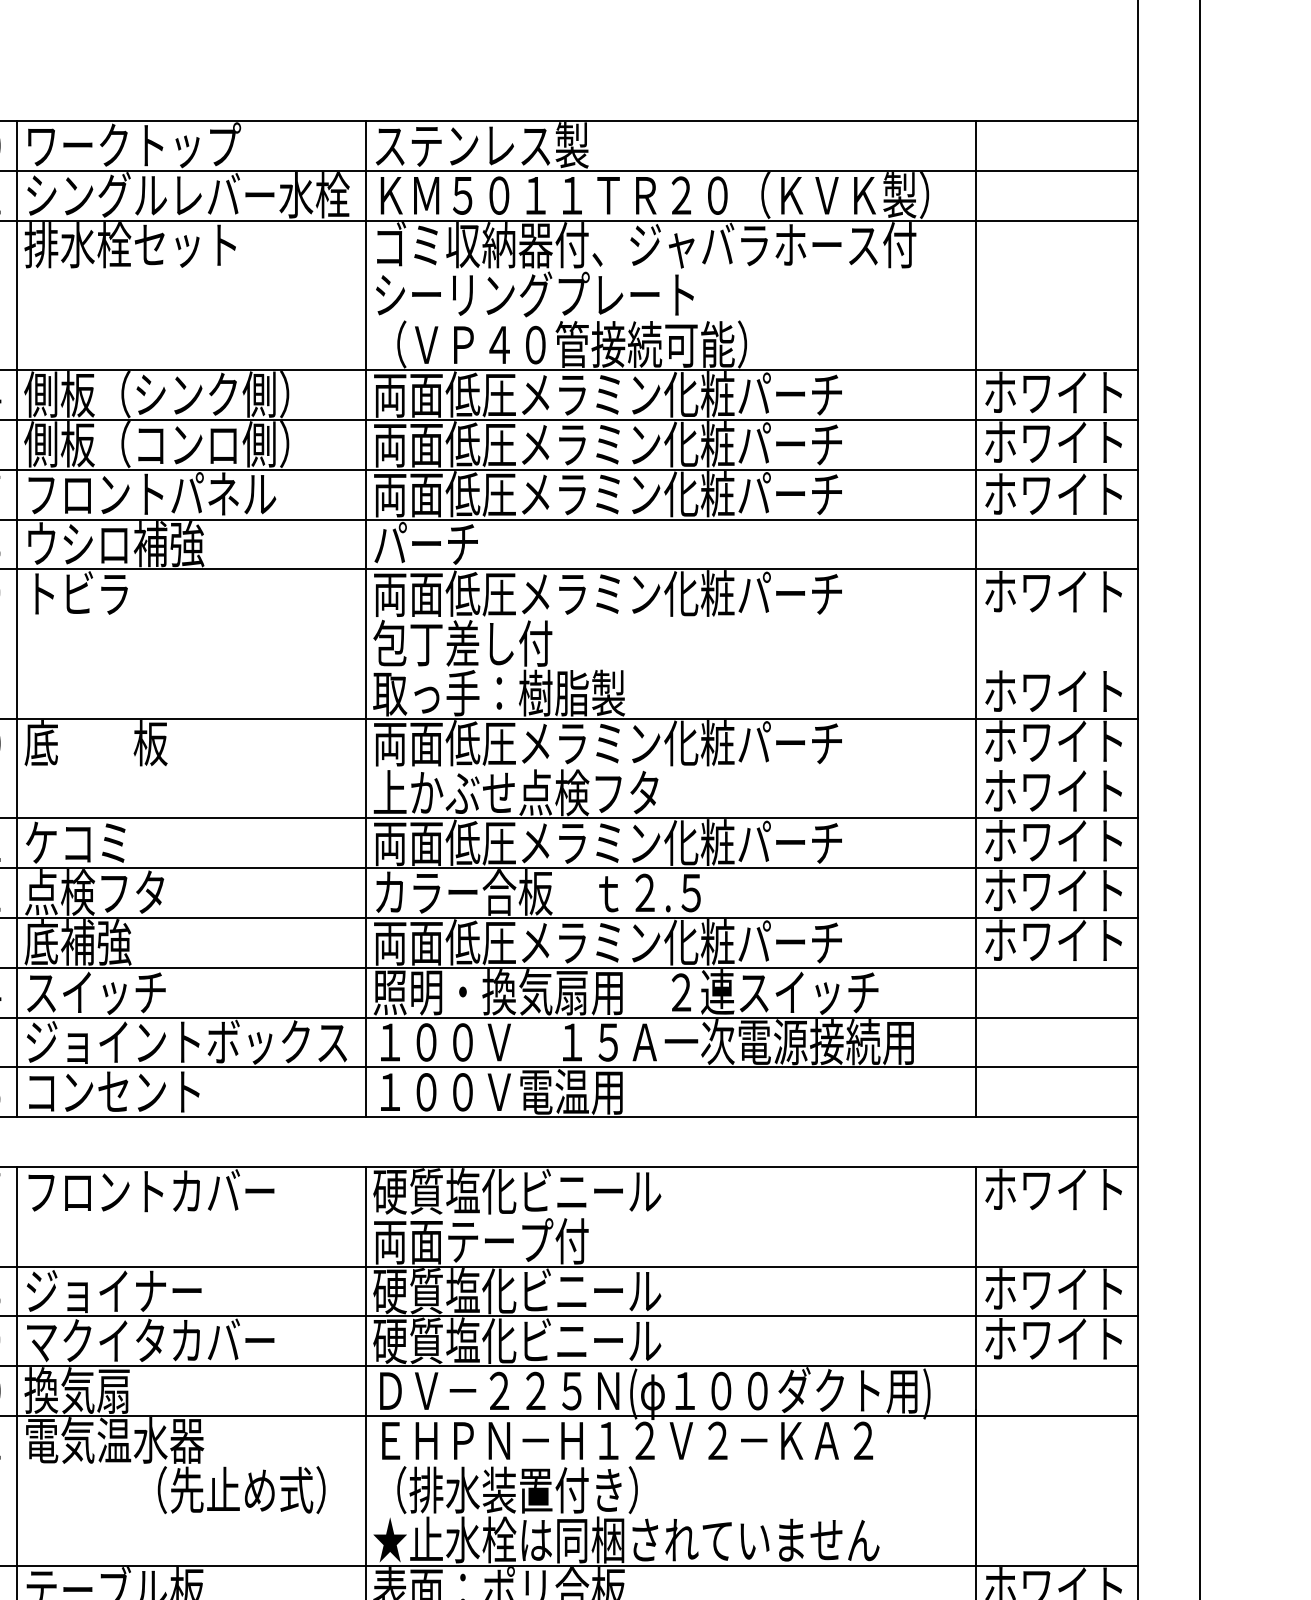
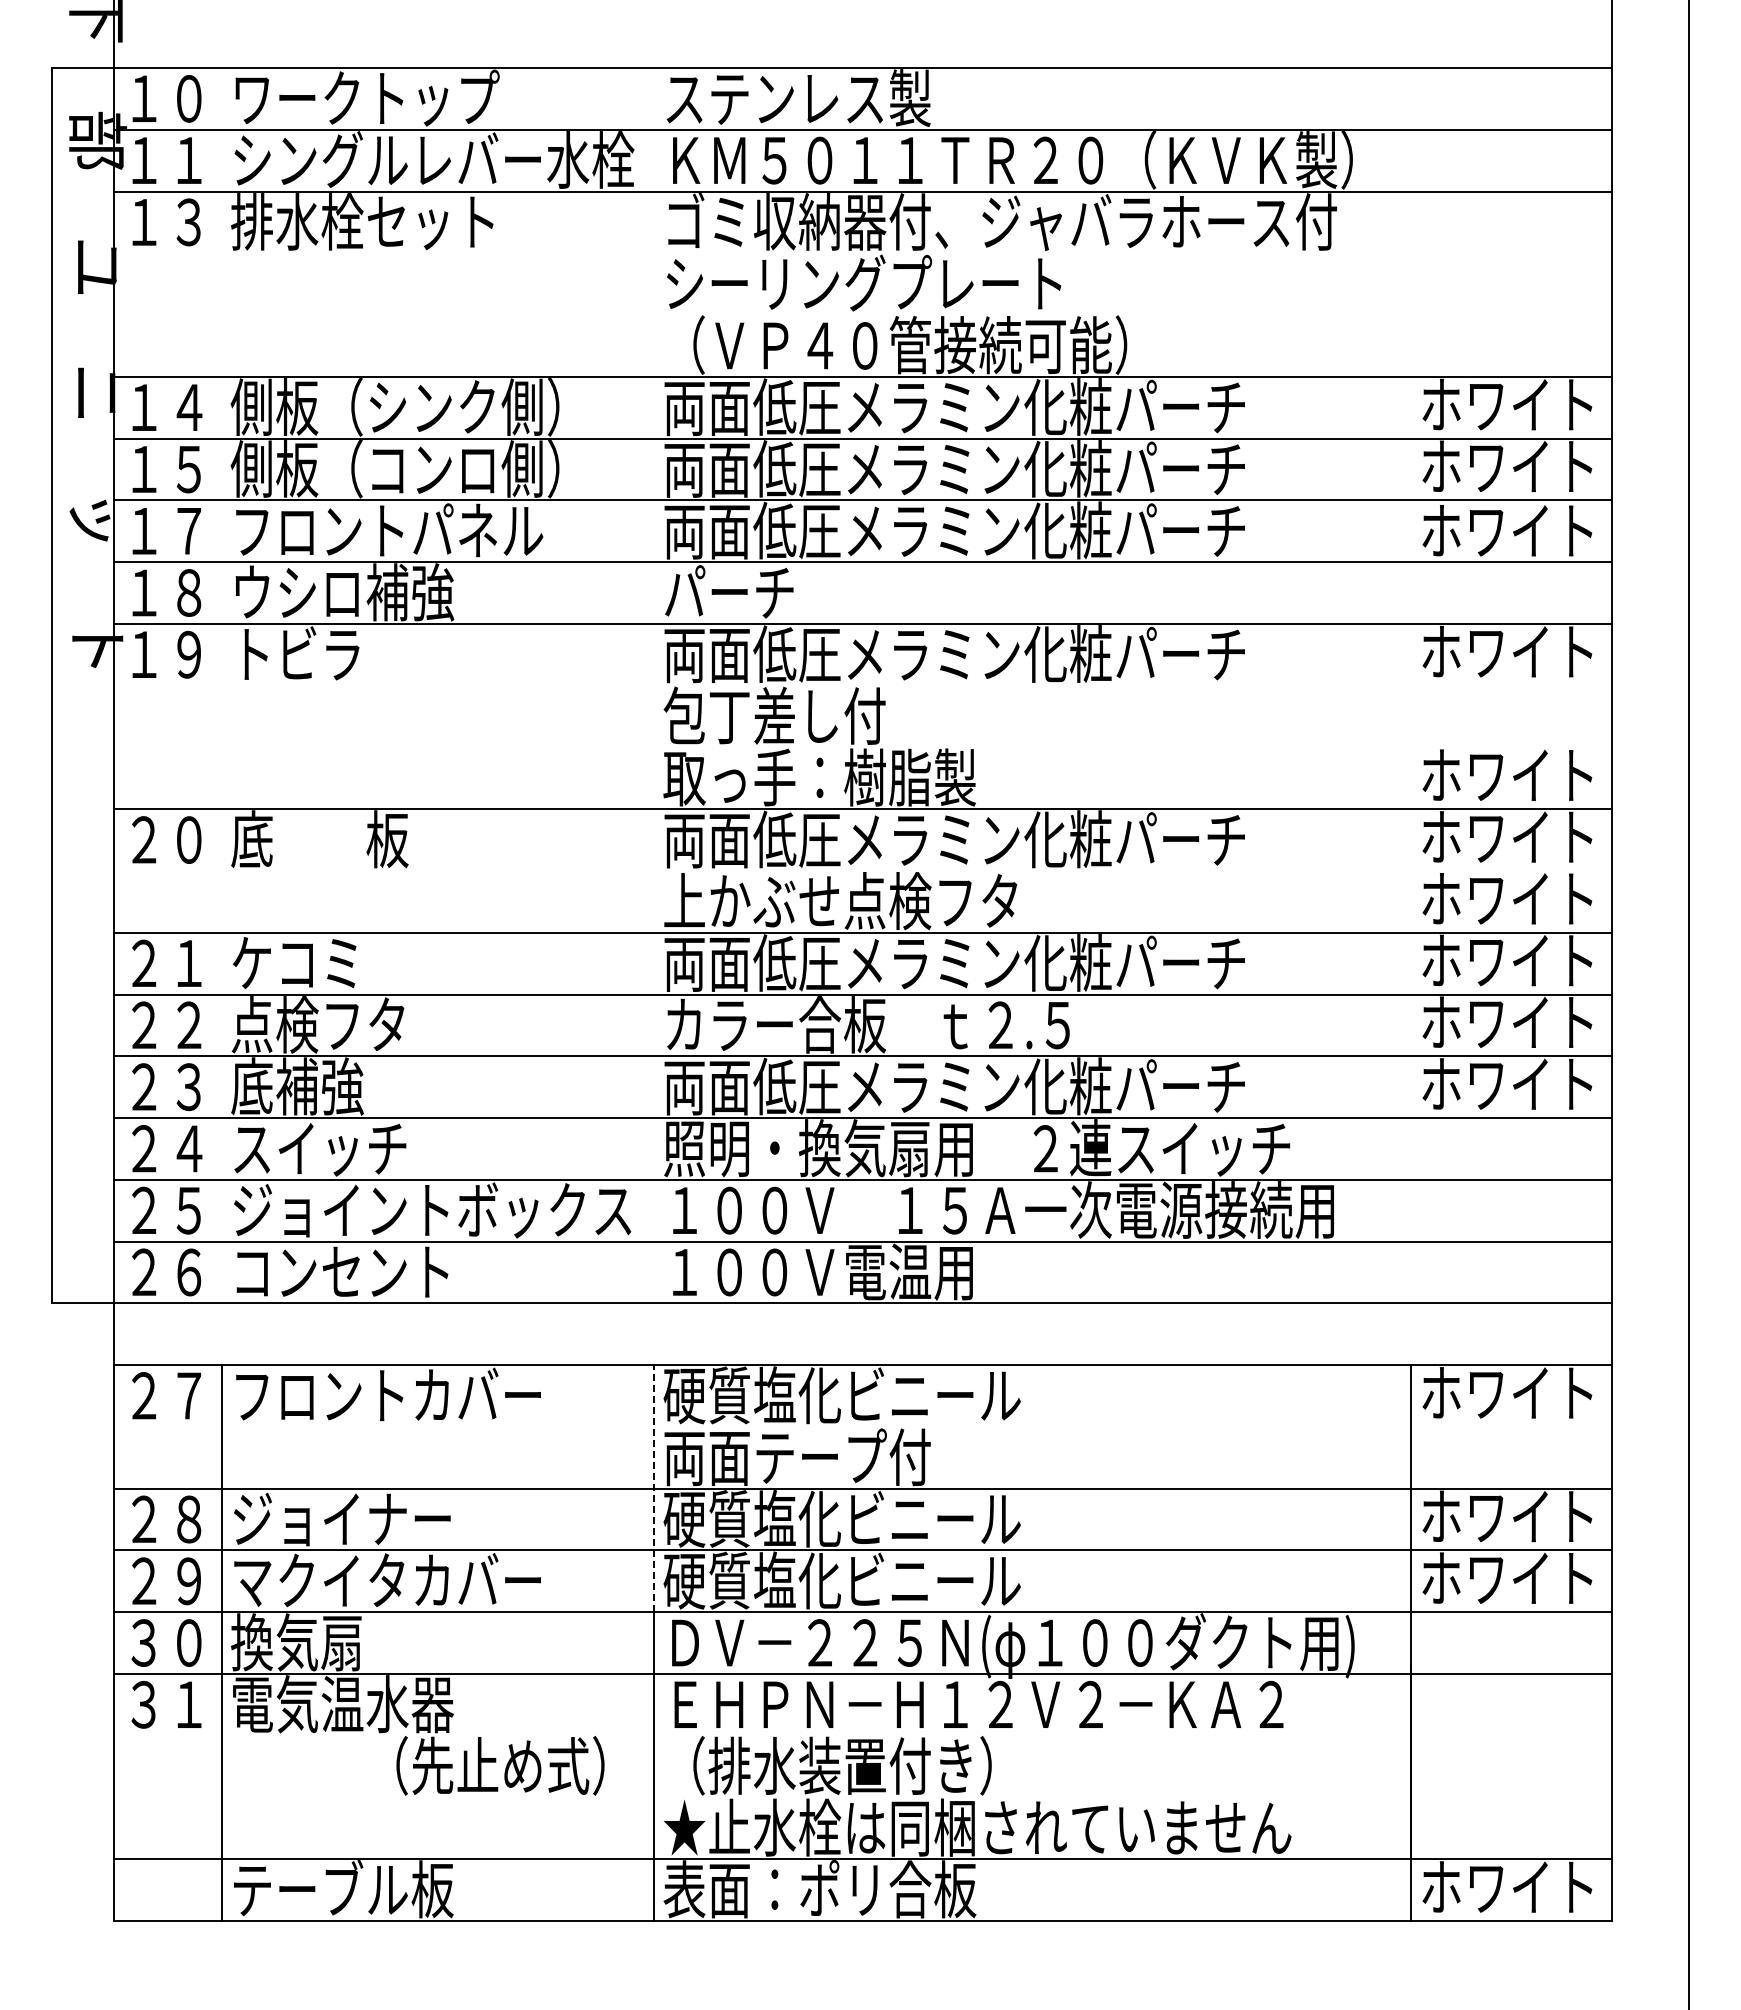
line: (16, 618) -> (221, 685), removed
line: (365, 618) -> (654, 685), removed
line: (975, 618) -> (1410, 685), removed
line: (365, 1266) -> (654, 1488), solid -> dashed

